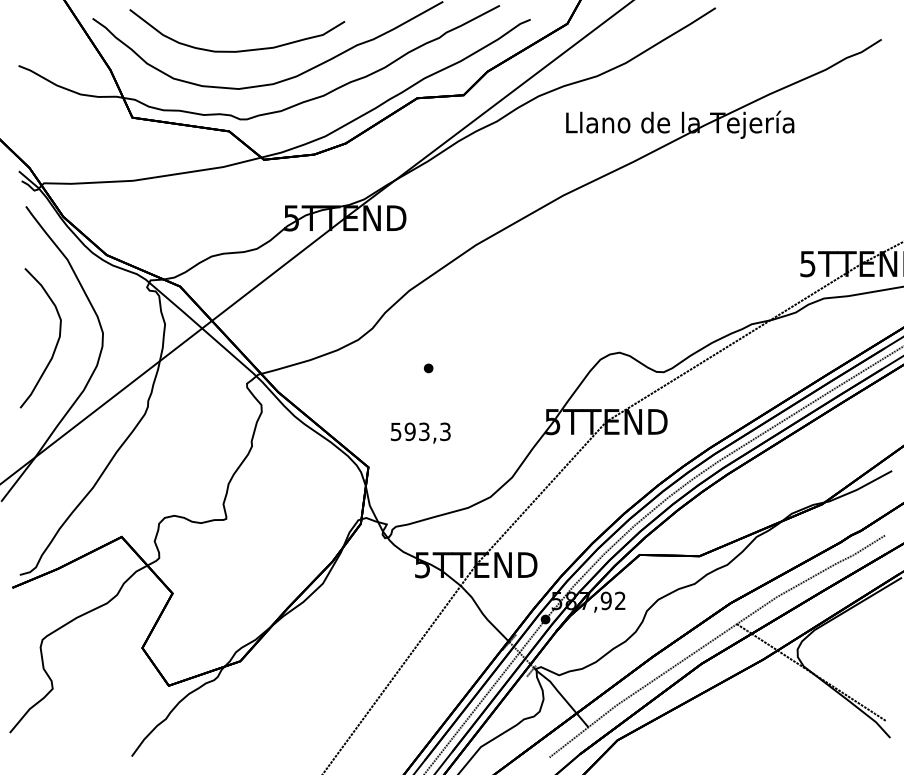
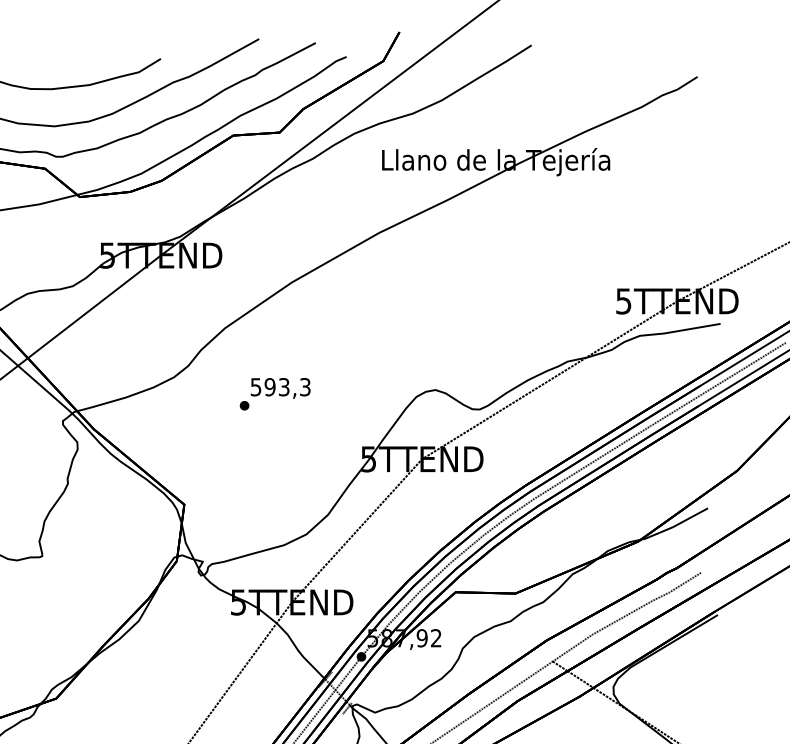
text: (420, 432) -> (280, 387), moved

